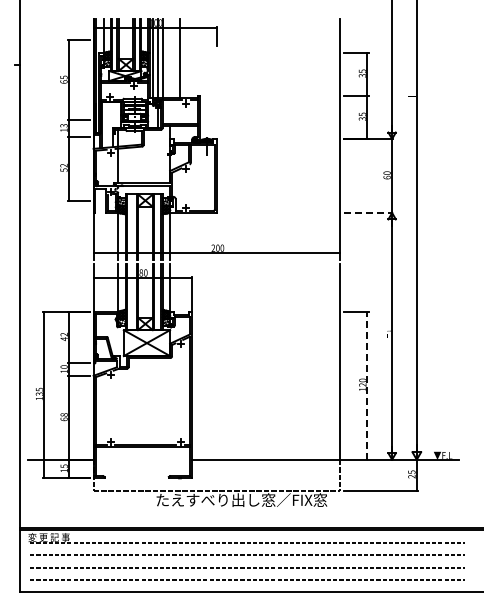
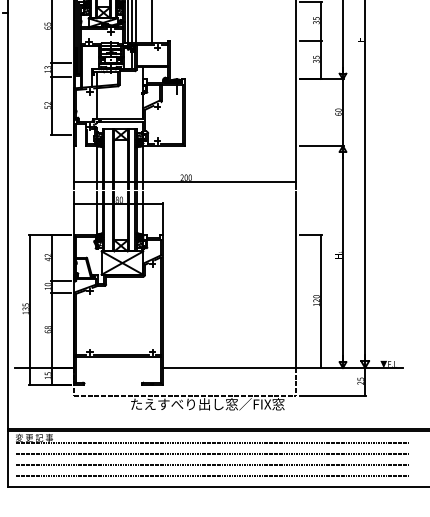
line: (368, 212) -> (321, 145), dashed -> solid
line: (367, 385) -> (320, 301), dashed -> solid

